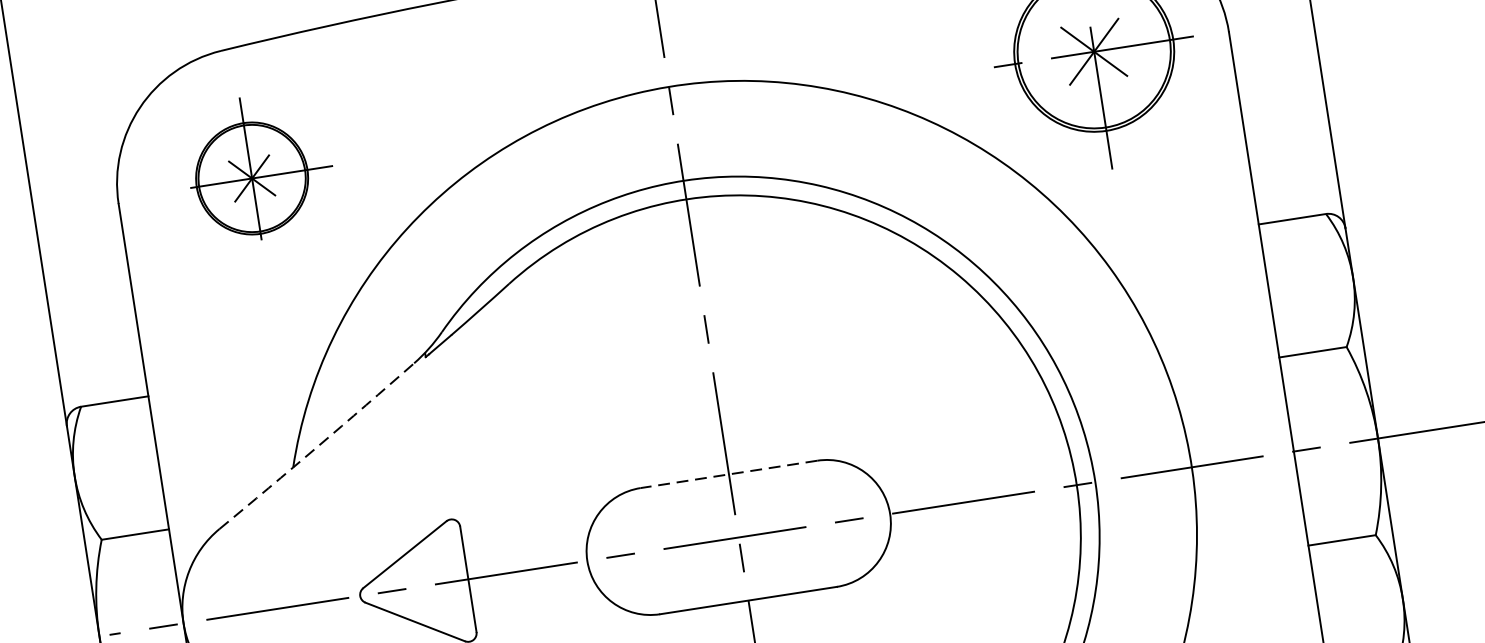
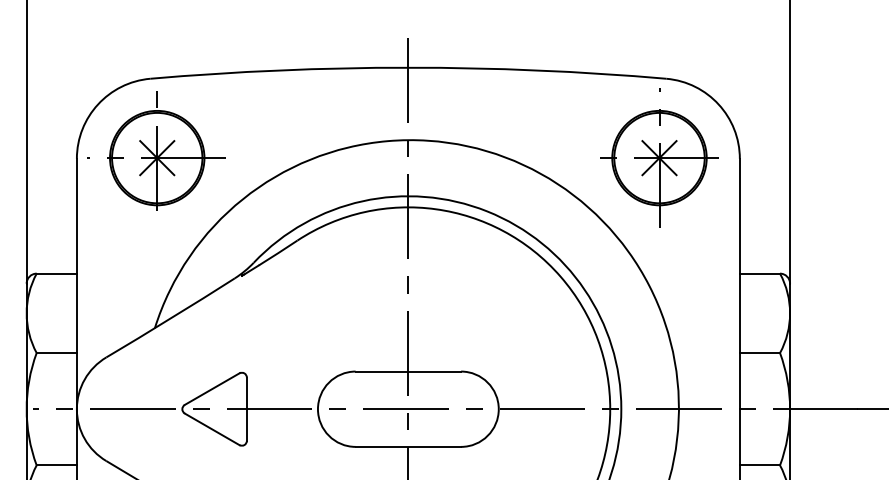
part: (249, 169) -> (156, 150), size x1.43
arc: (316, 447) -> (170, 318), dashed -> solid
line: (729, 474) -> (408, 371), dashed -> solid

